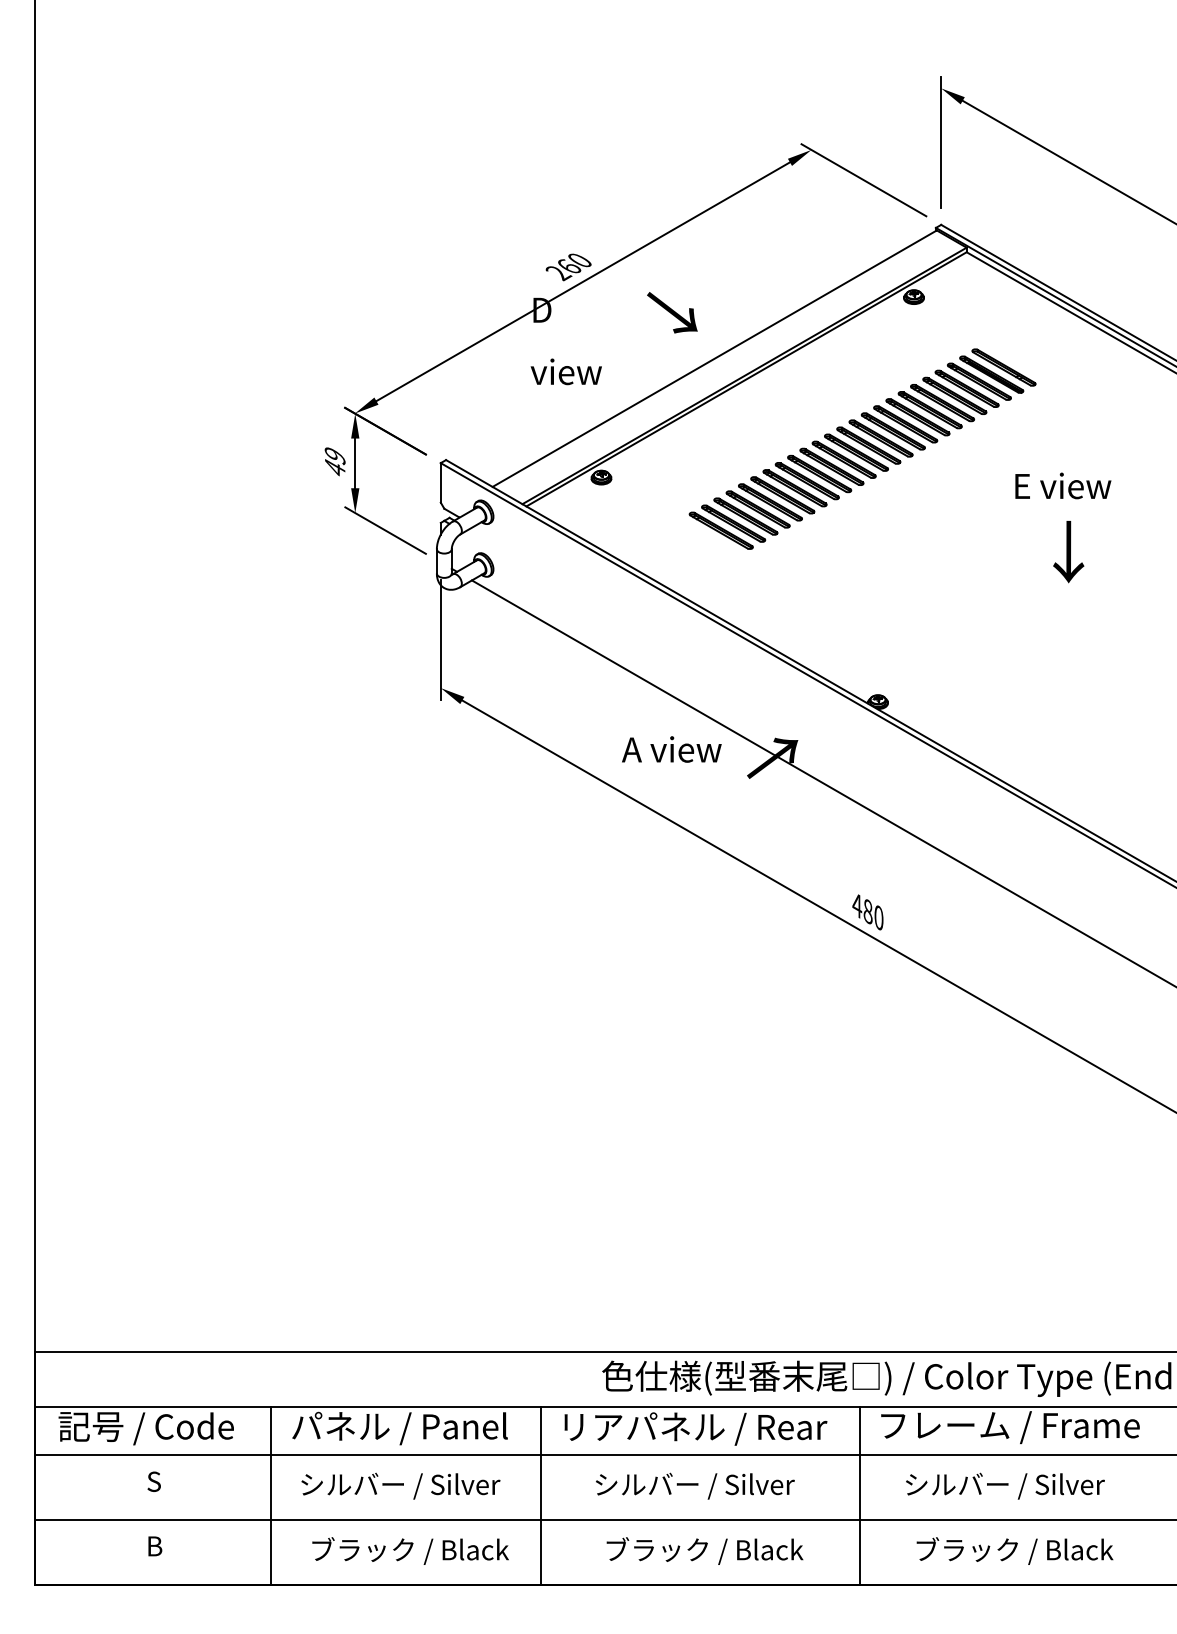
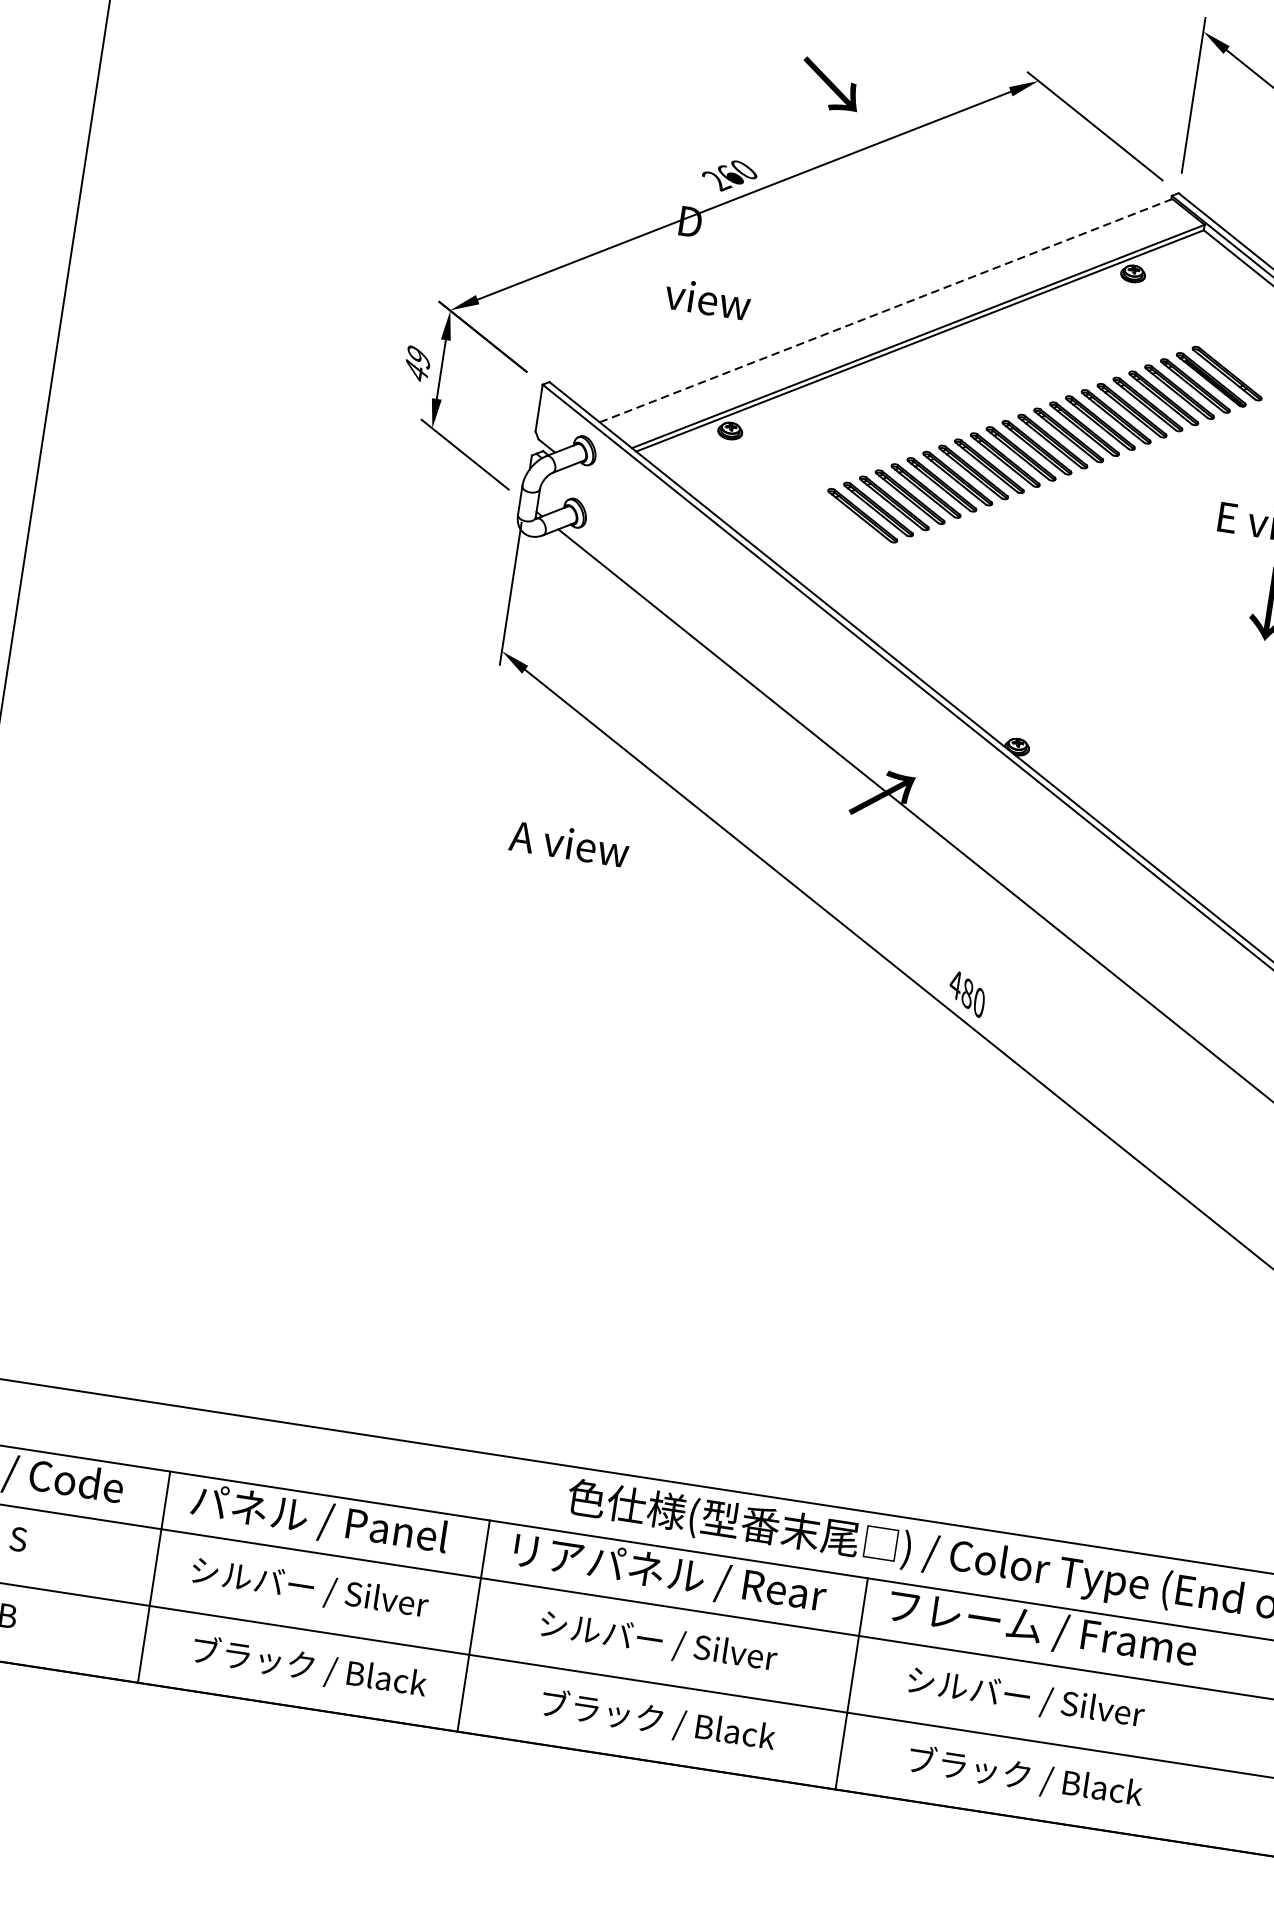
text: (672, 312) -> (830, 84), moved
line: (714, 358) -> (885, 310), solid -> dashed
text: (671, 749) -> (569, 843), moved

